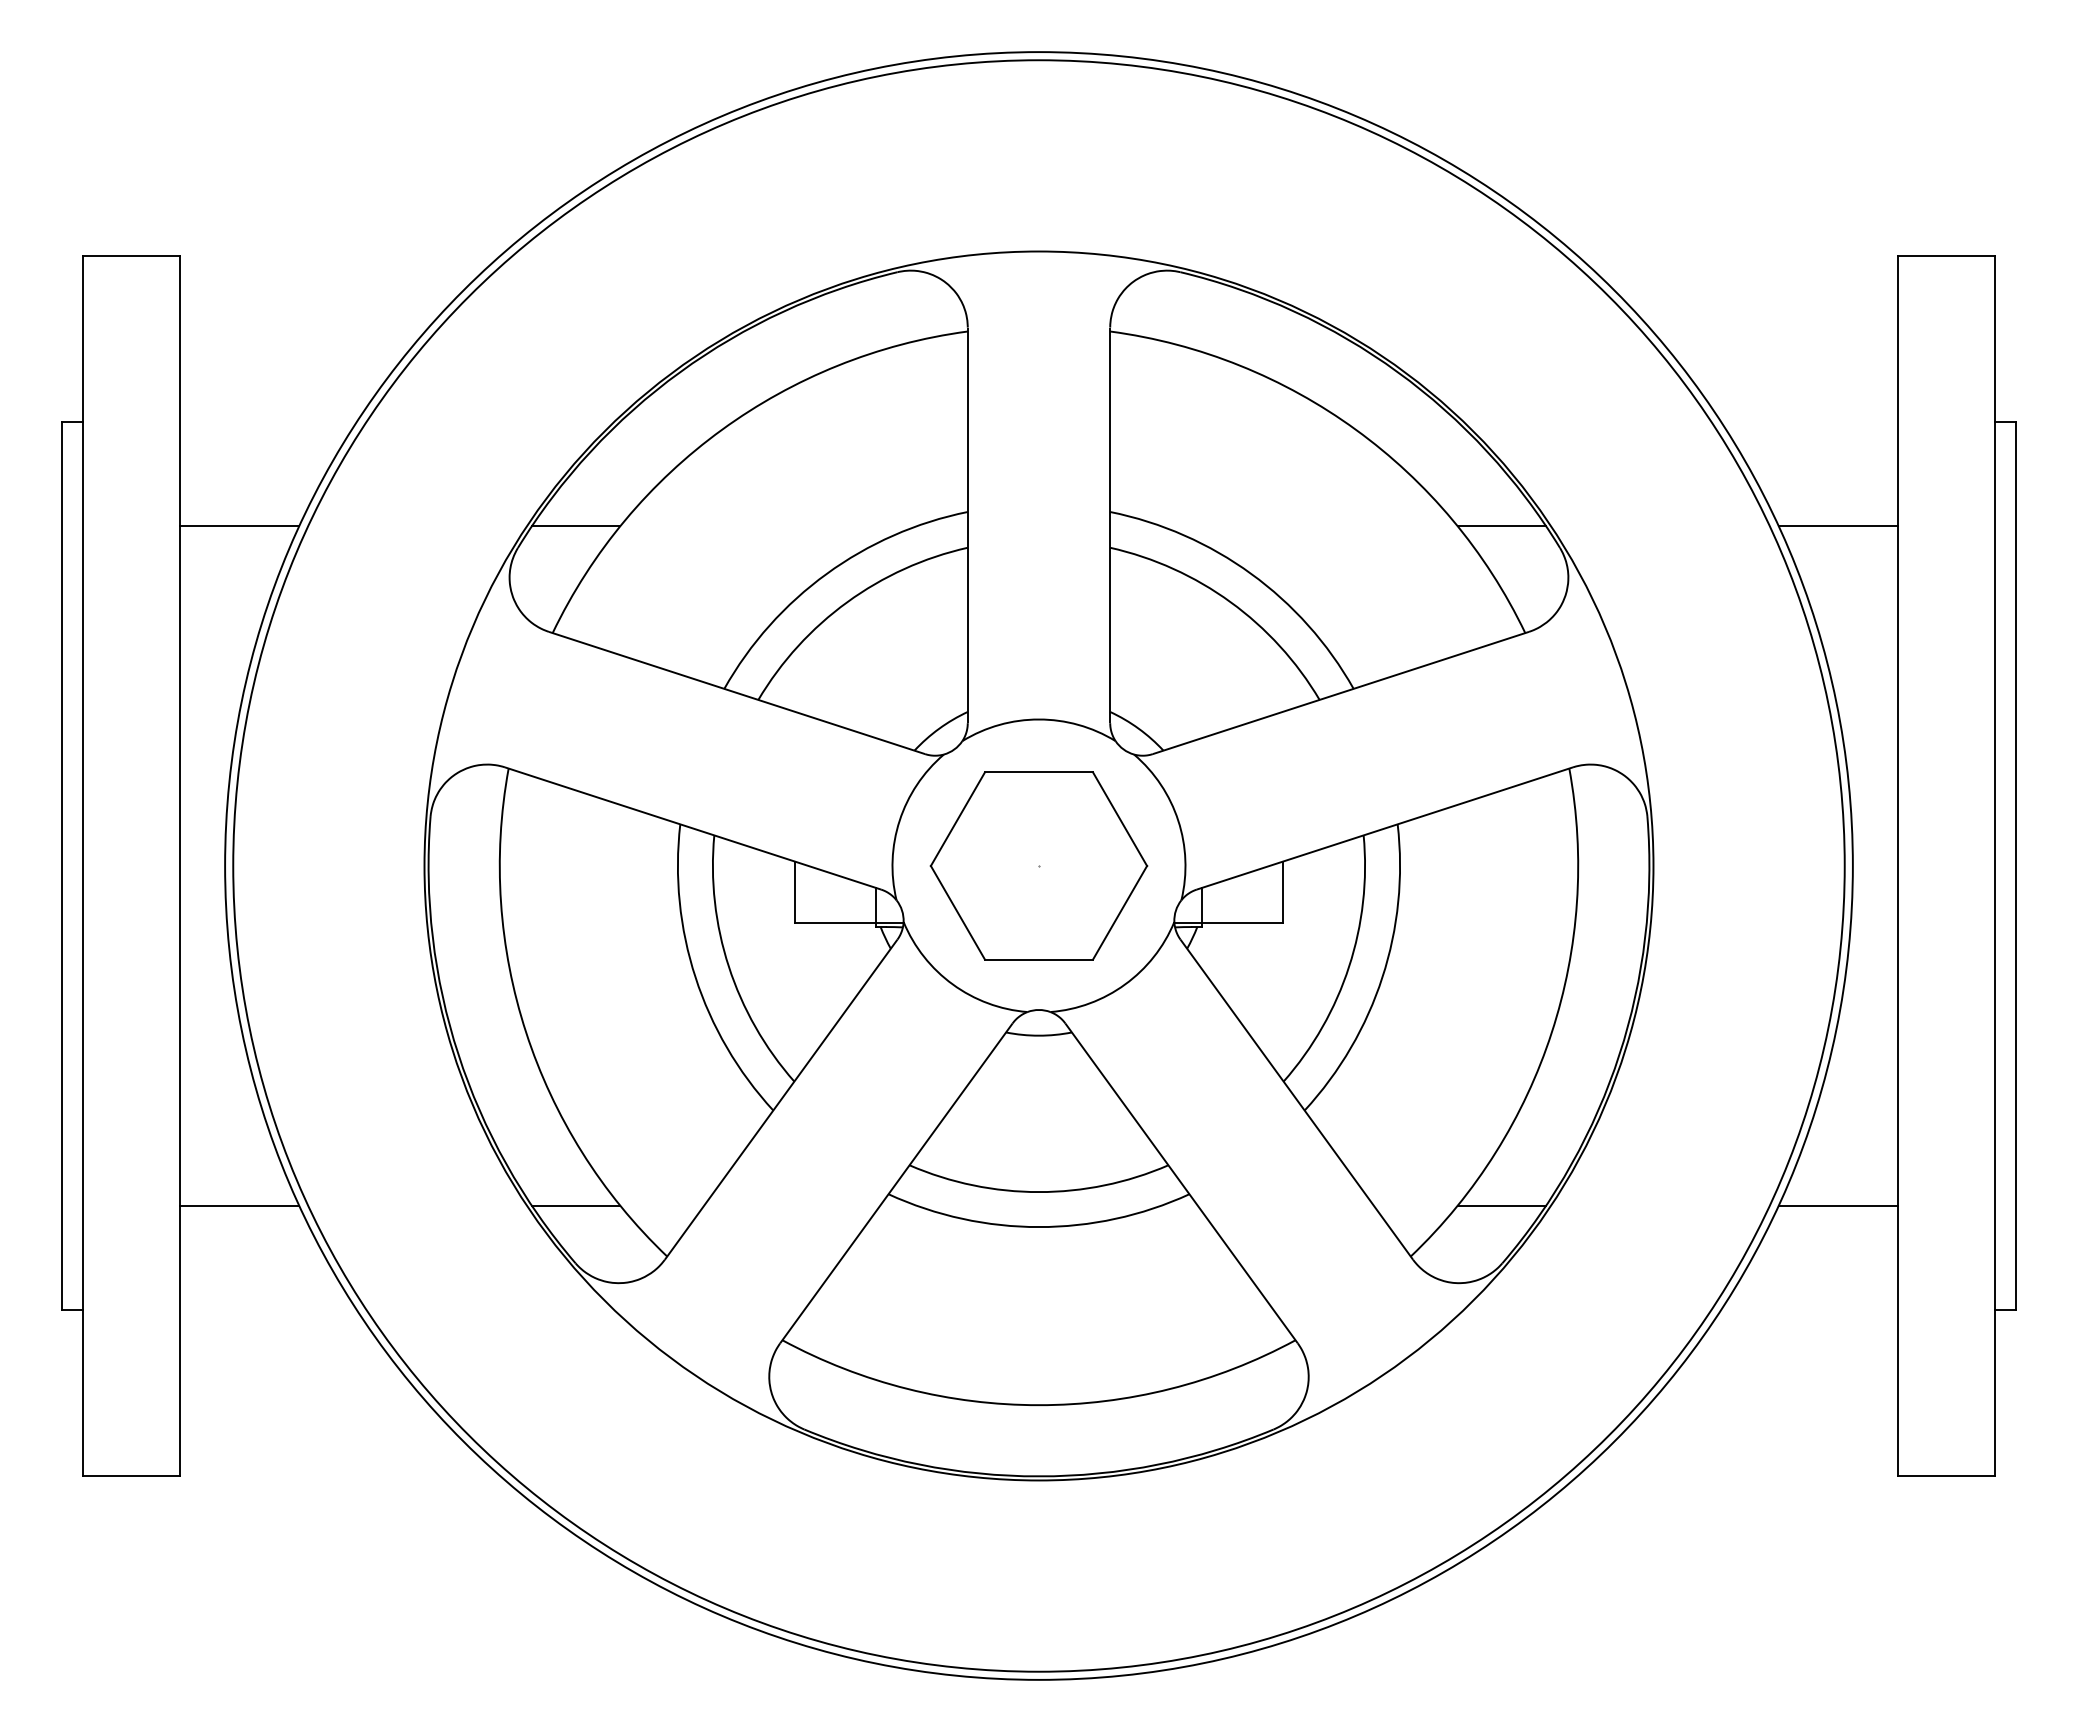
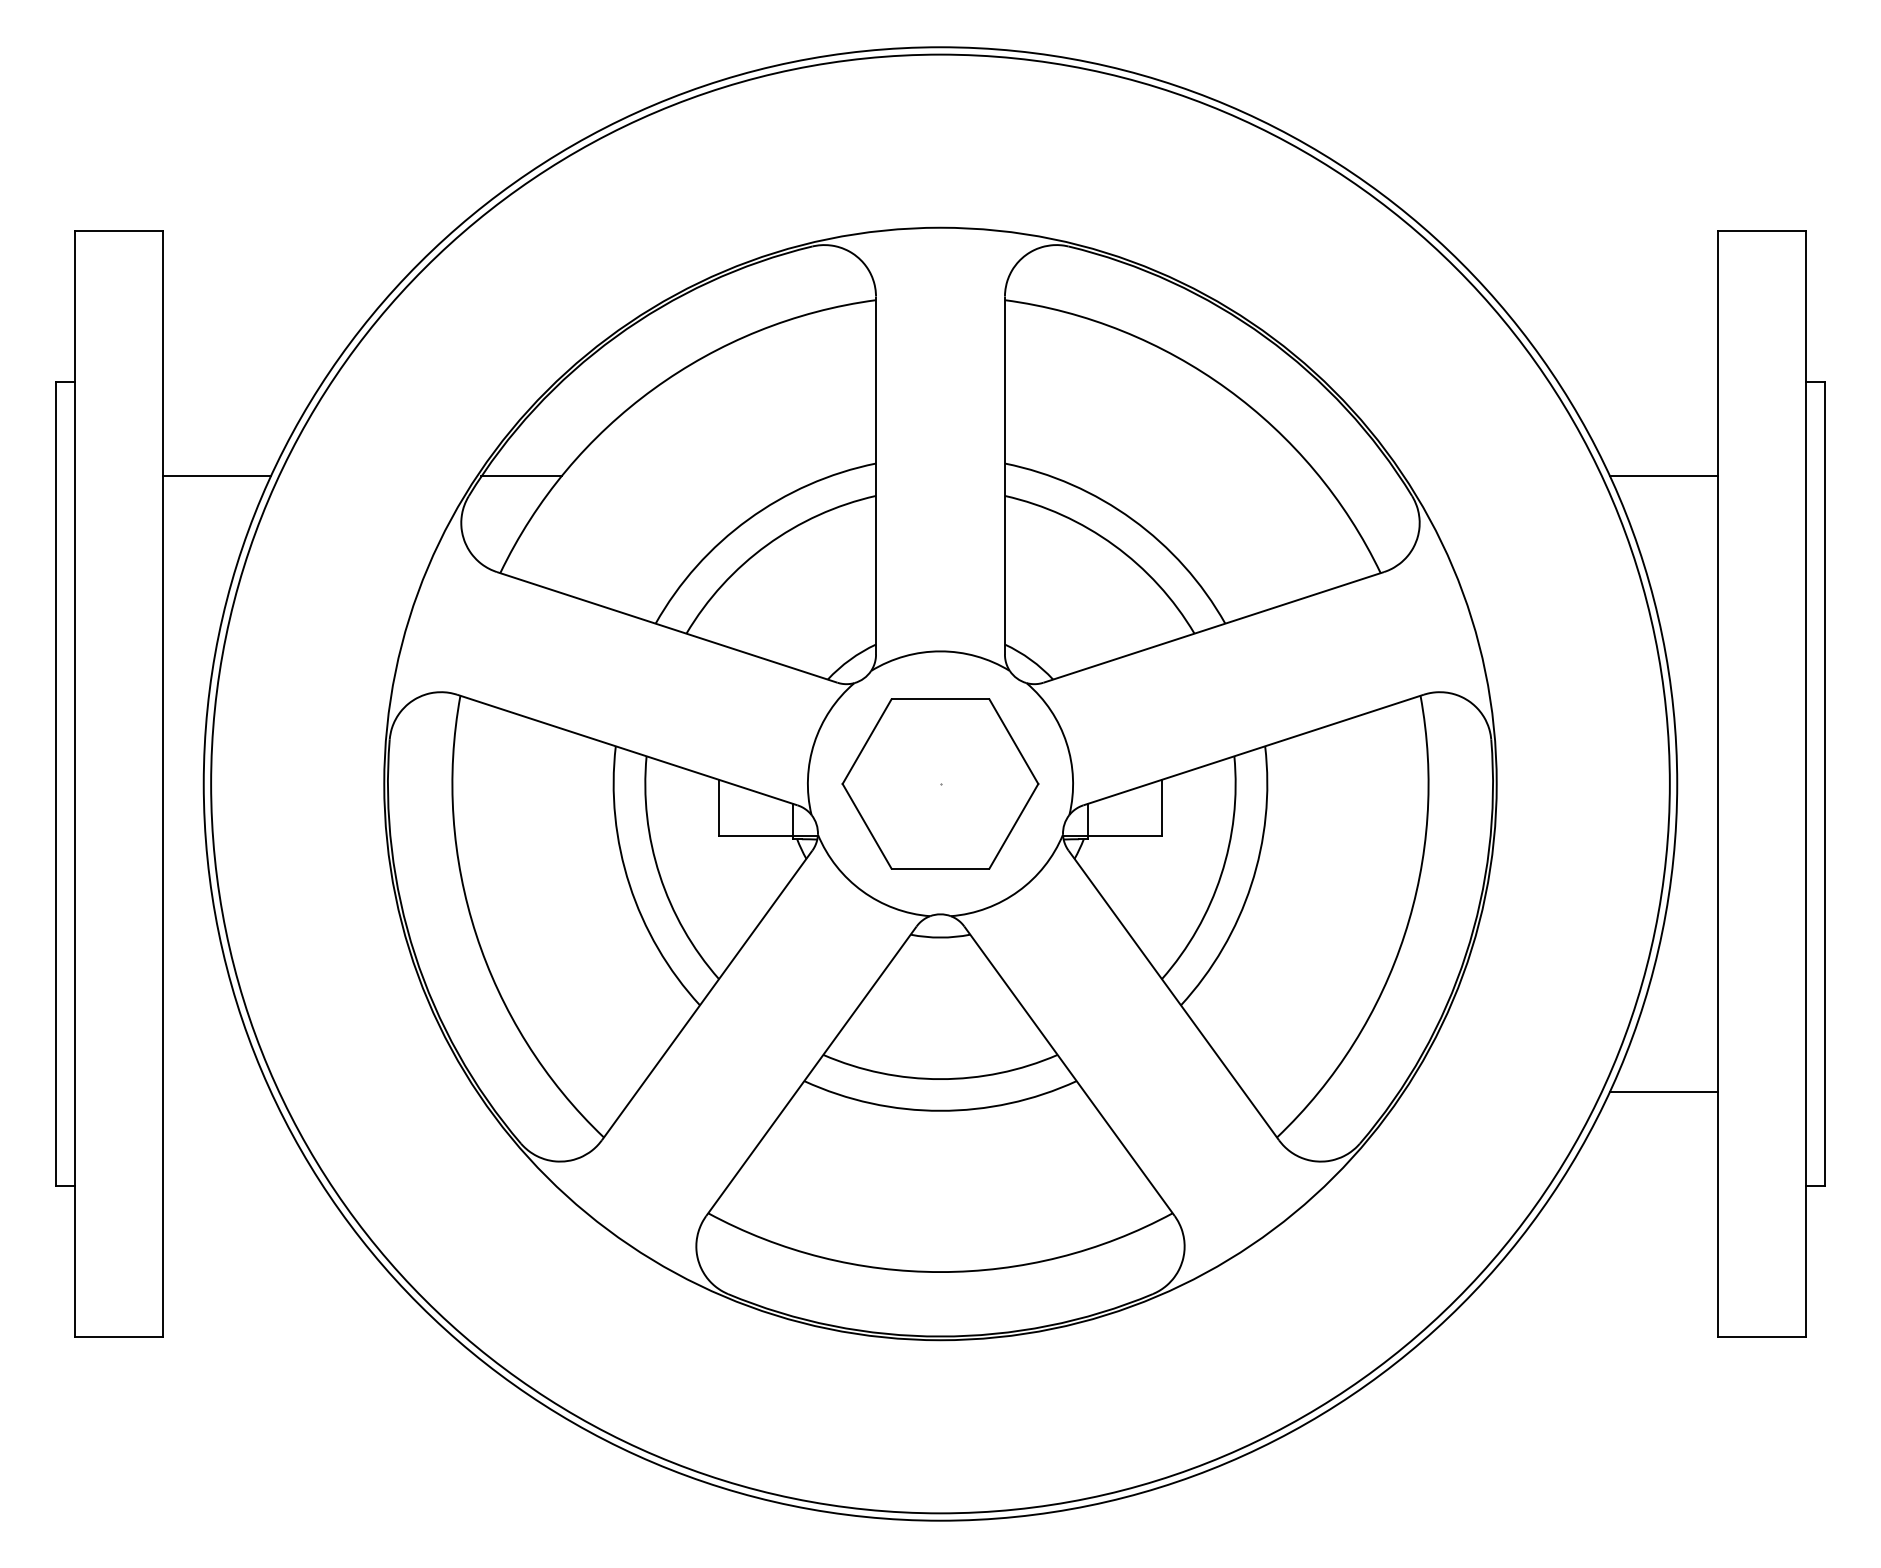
line: (1501, 526) -> (1359, 476), removed
line: (239, 1205) -> (216, 1091), removed
line: (575, 1205) -> (520, 1091), removed
line: (1501, 1205) -> (1359, 1091), removed

